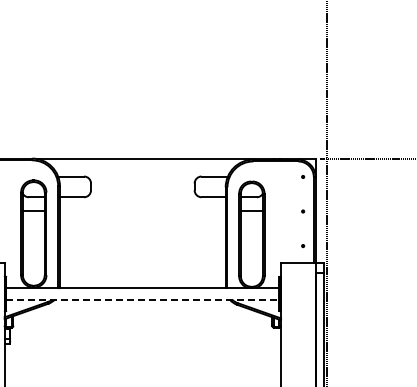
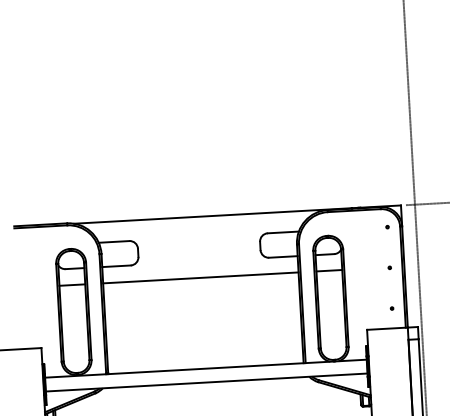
line: (142, 211) -> (200, 278), added
line: (143, 299) -> (207, 382), dashed -> solid

